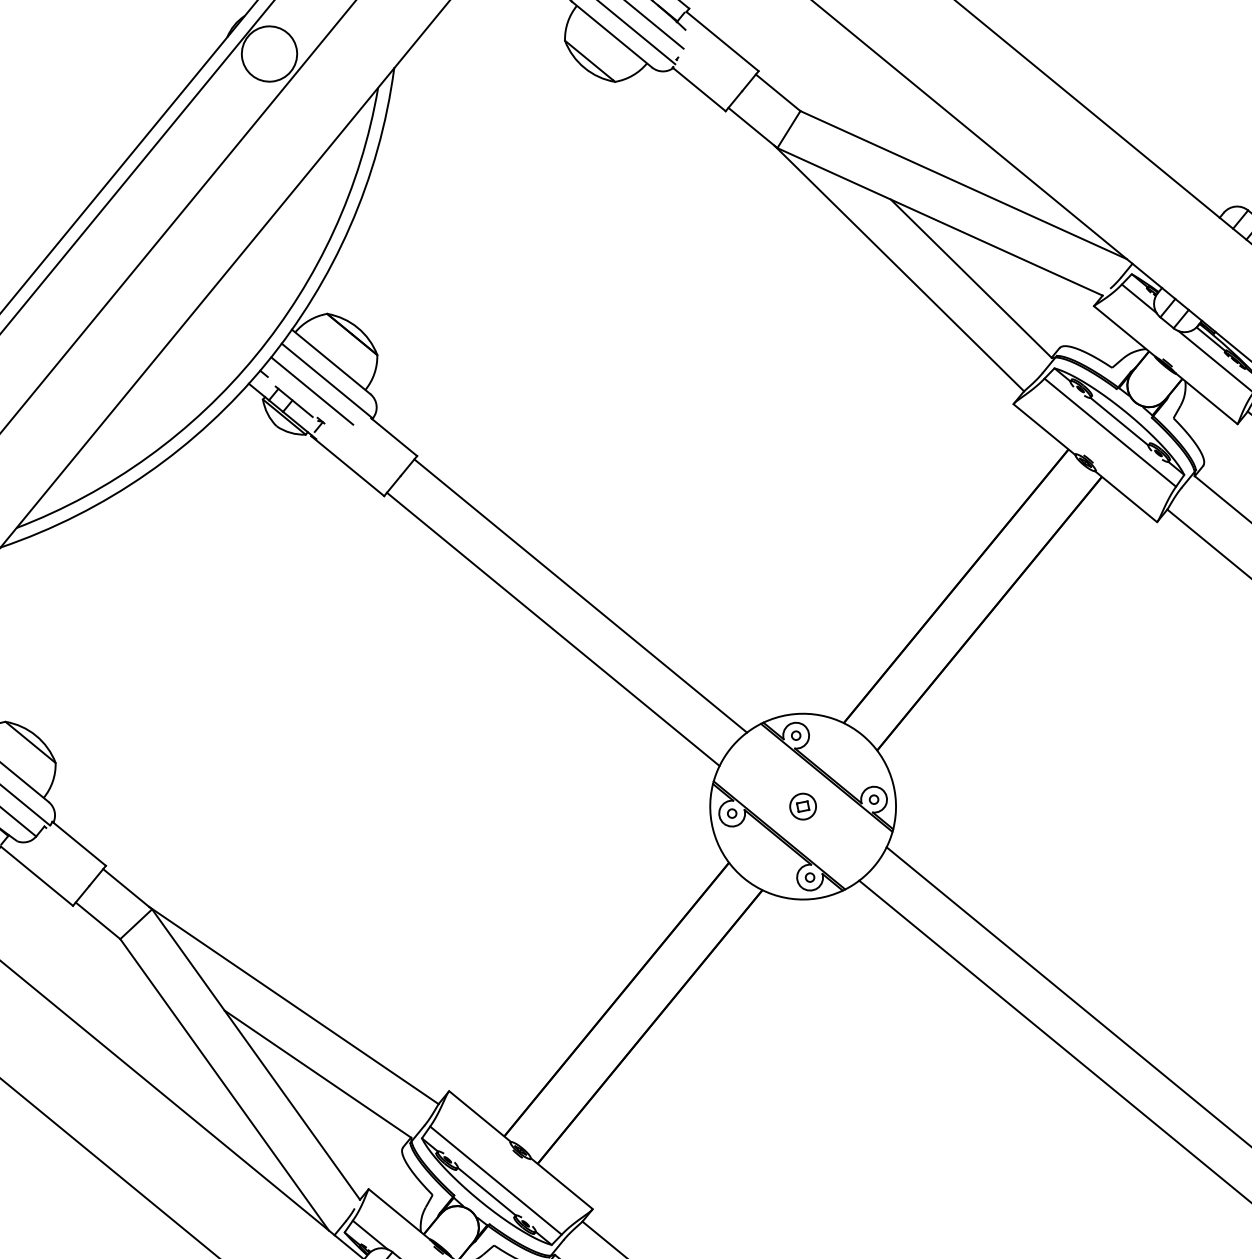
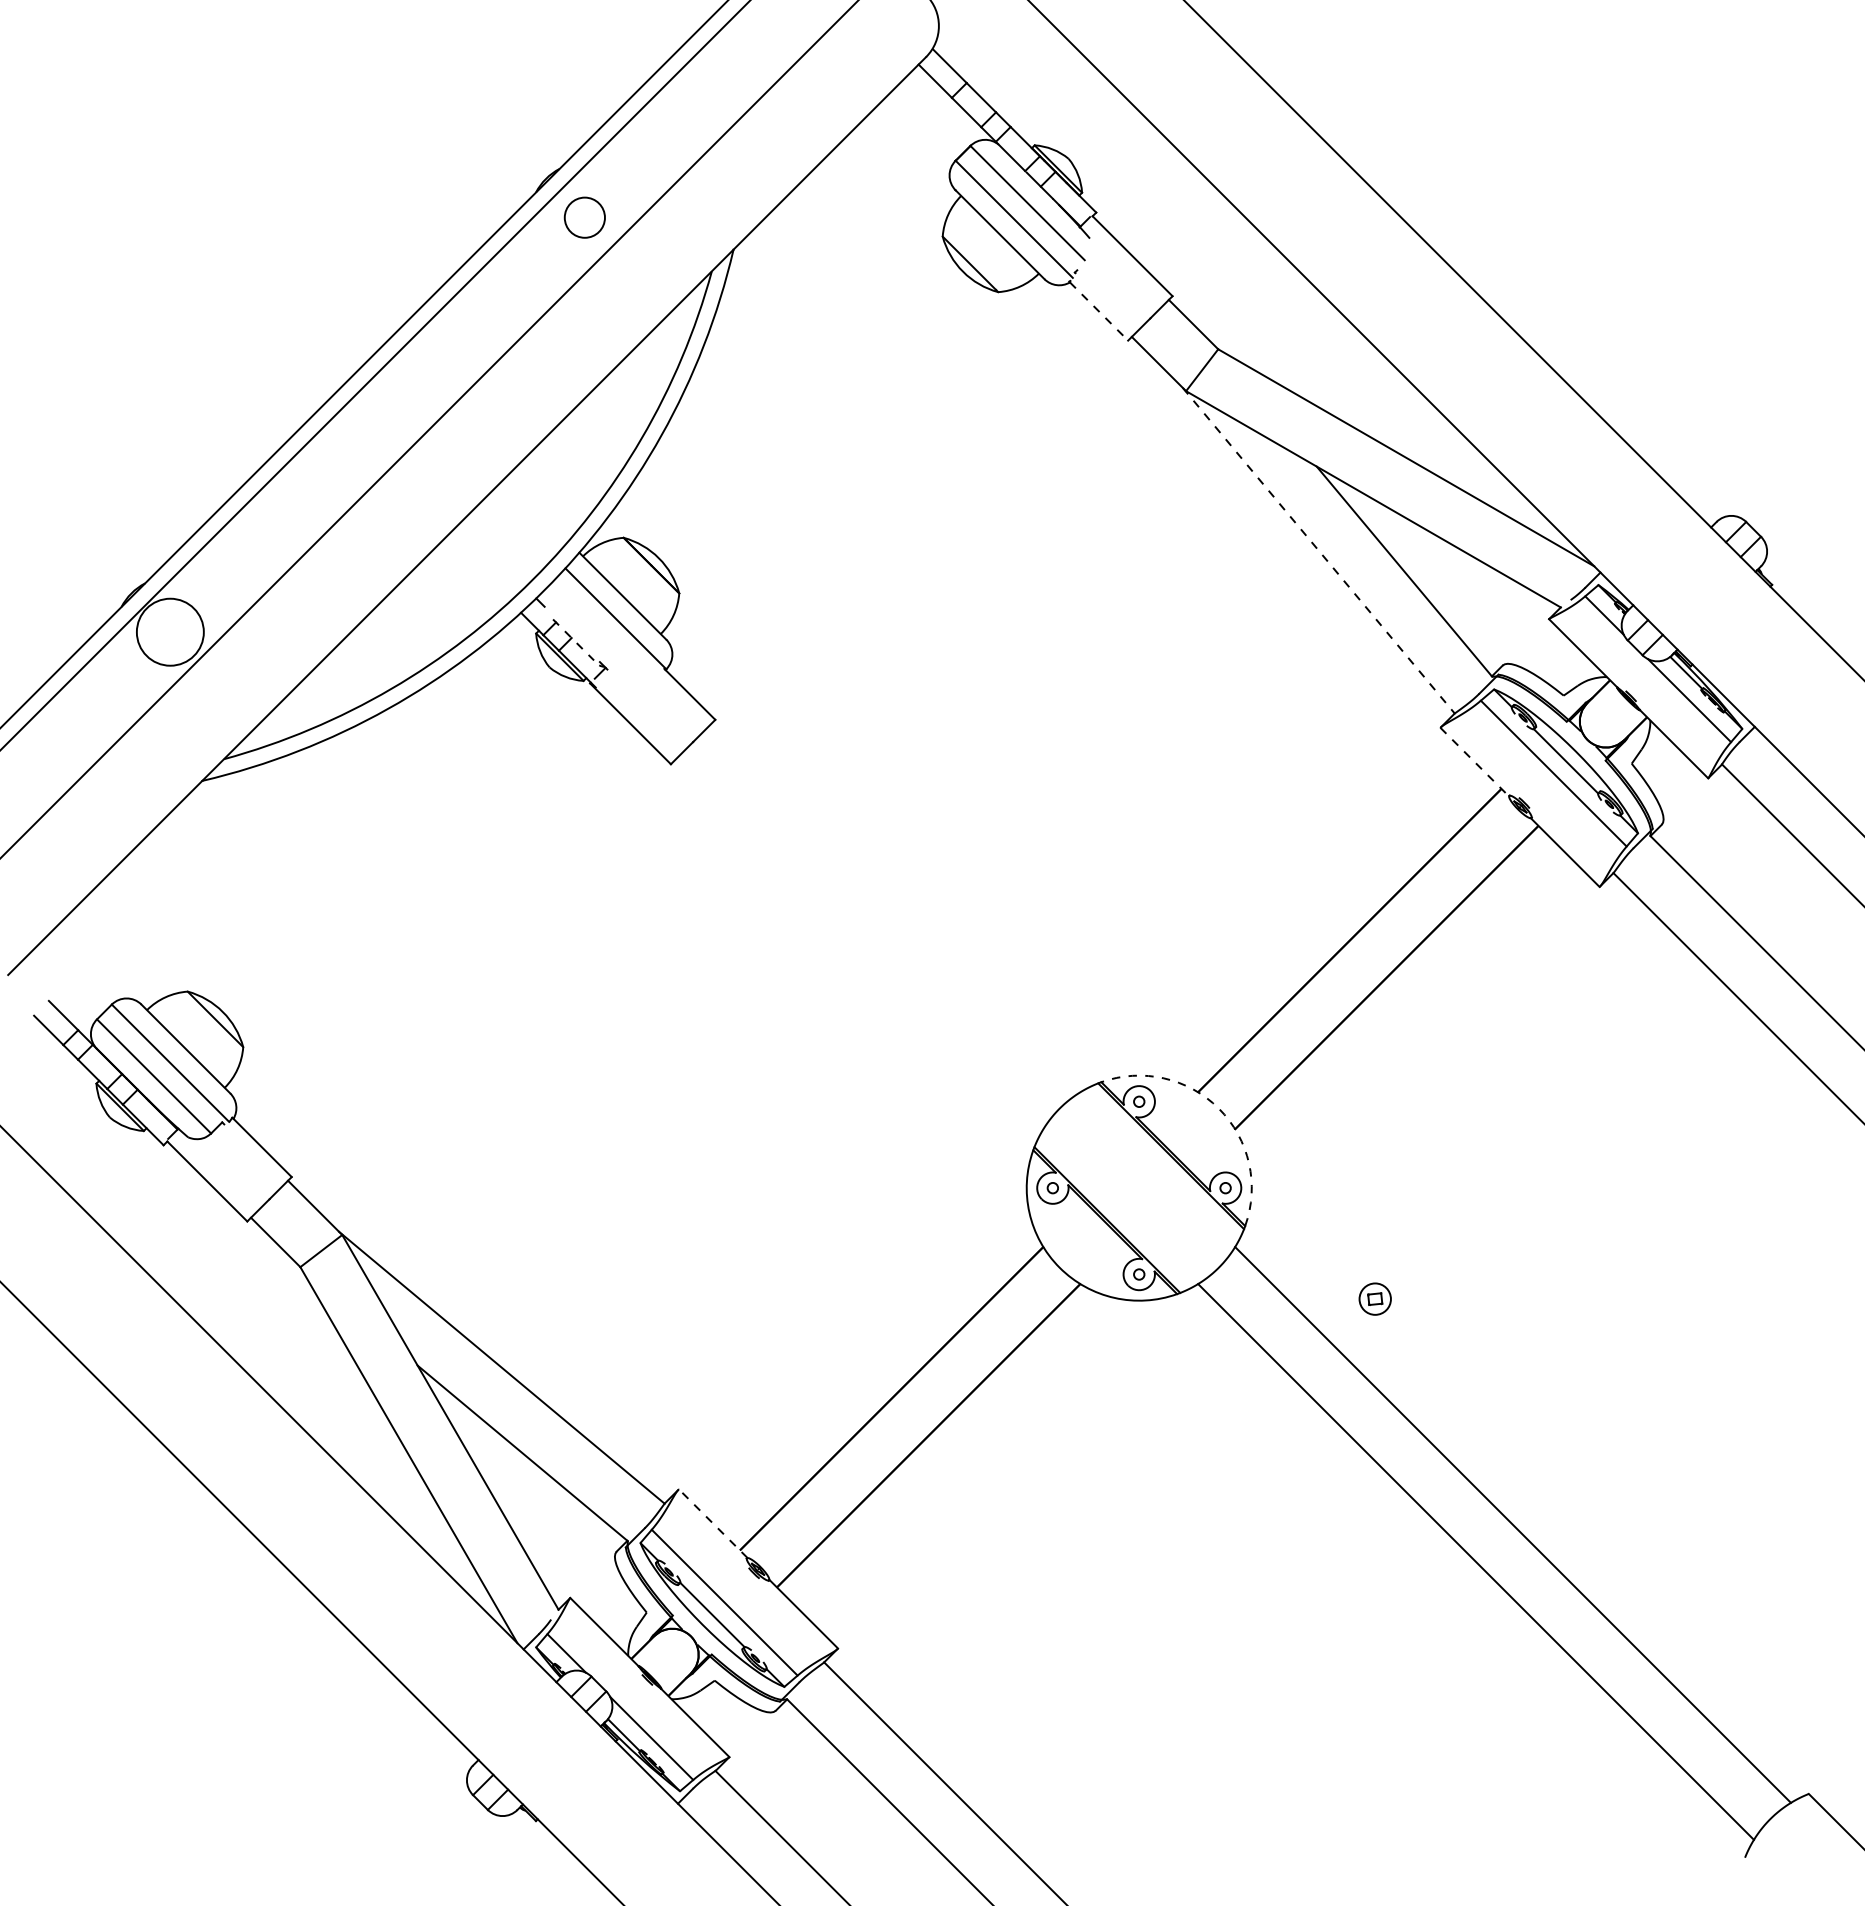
circle: (269, 53) -> (584, 217), size x0.6
line: (699, 89) -> (1099, 311), solid -> dashed
line: (899, 269) -> (1319, 551), solid -> dashed
line: (312, 390) -> (596, 628), removed
line: (294, 401) -> (573, 639), solid -> dashed
line: (1044, 429) -> (1474, 762), solid -> dashed
line: (580, 595) -> (895, 907), removed
line: (552, 629) -> (858, 944), removed
arc: (861, 734) -> (1218, 1108), solid -> dashed
part: (802, 806) -> (1374, 1298), moved
line: (480, 1116) -> (713, 1523), solid -> dashed

